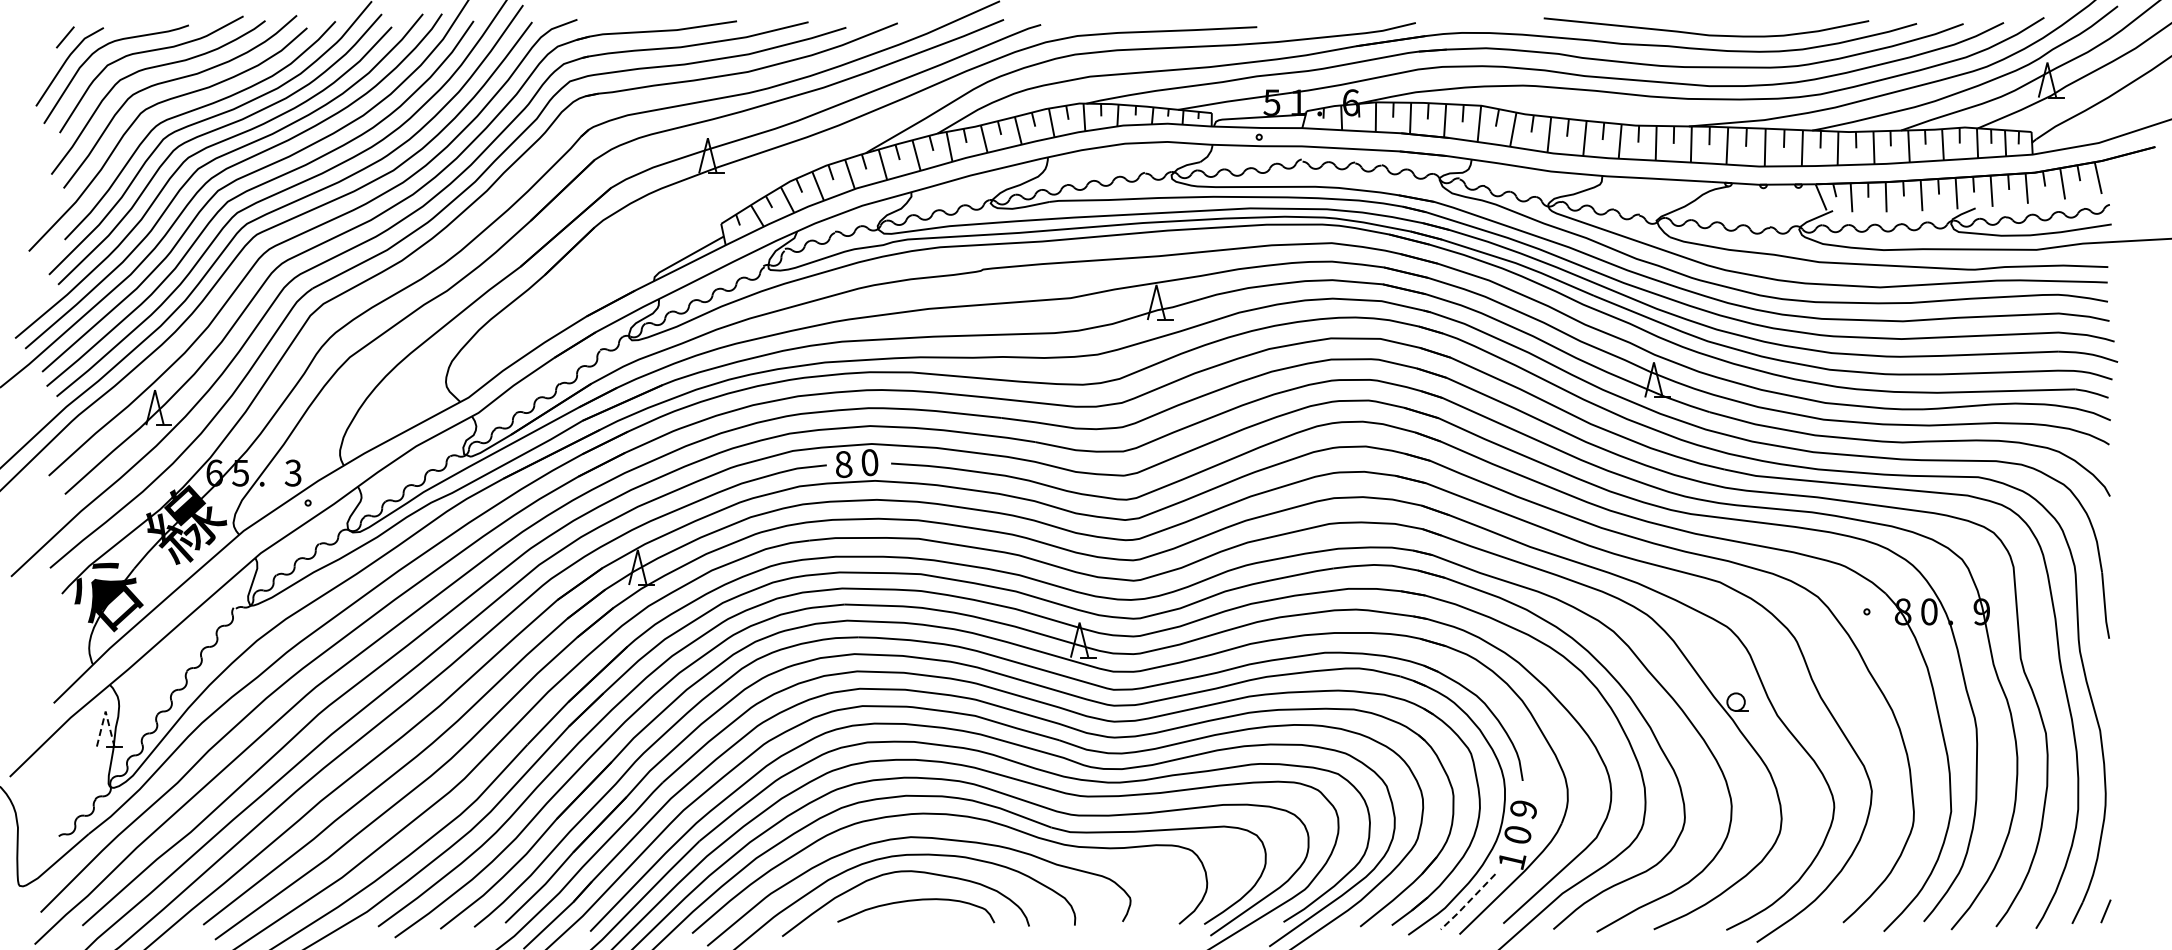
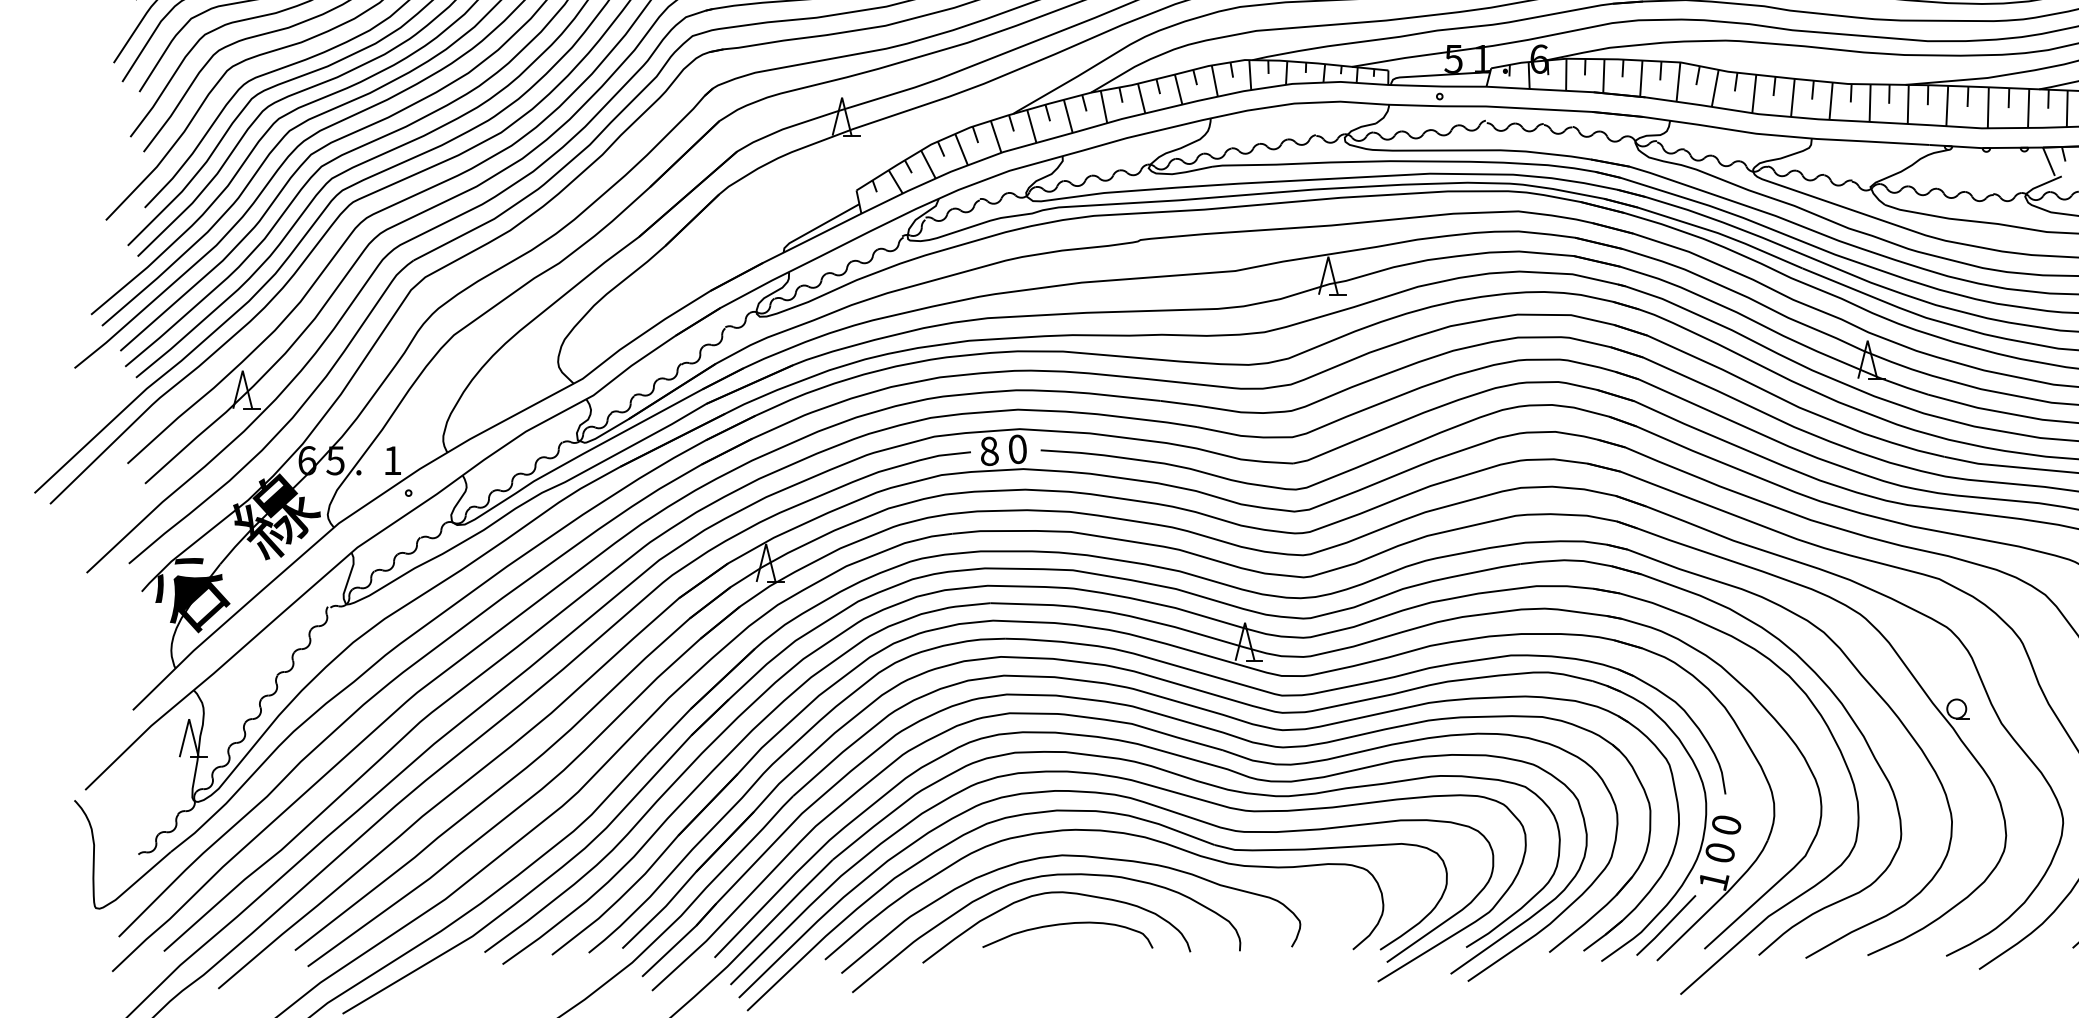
text: (292, 472) -> (391, 460), 3 -> 1
line: (105, 711) -> (189, 719), dashed -> solid
text: (1523, 809) -> (1726, 825), 9 -> 0
line: (1467, 902) -> (1665, 926), dashed -> solid

